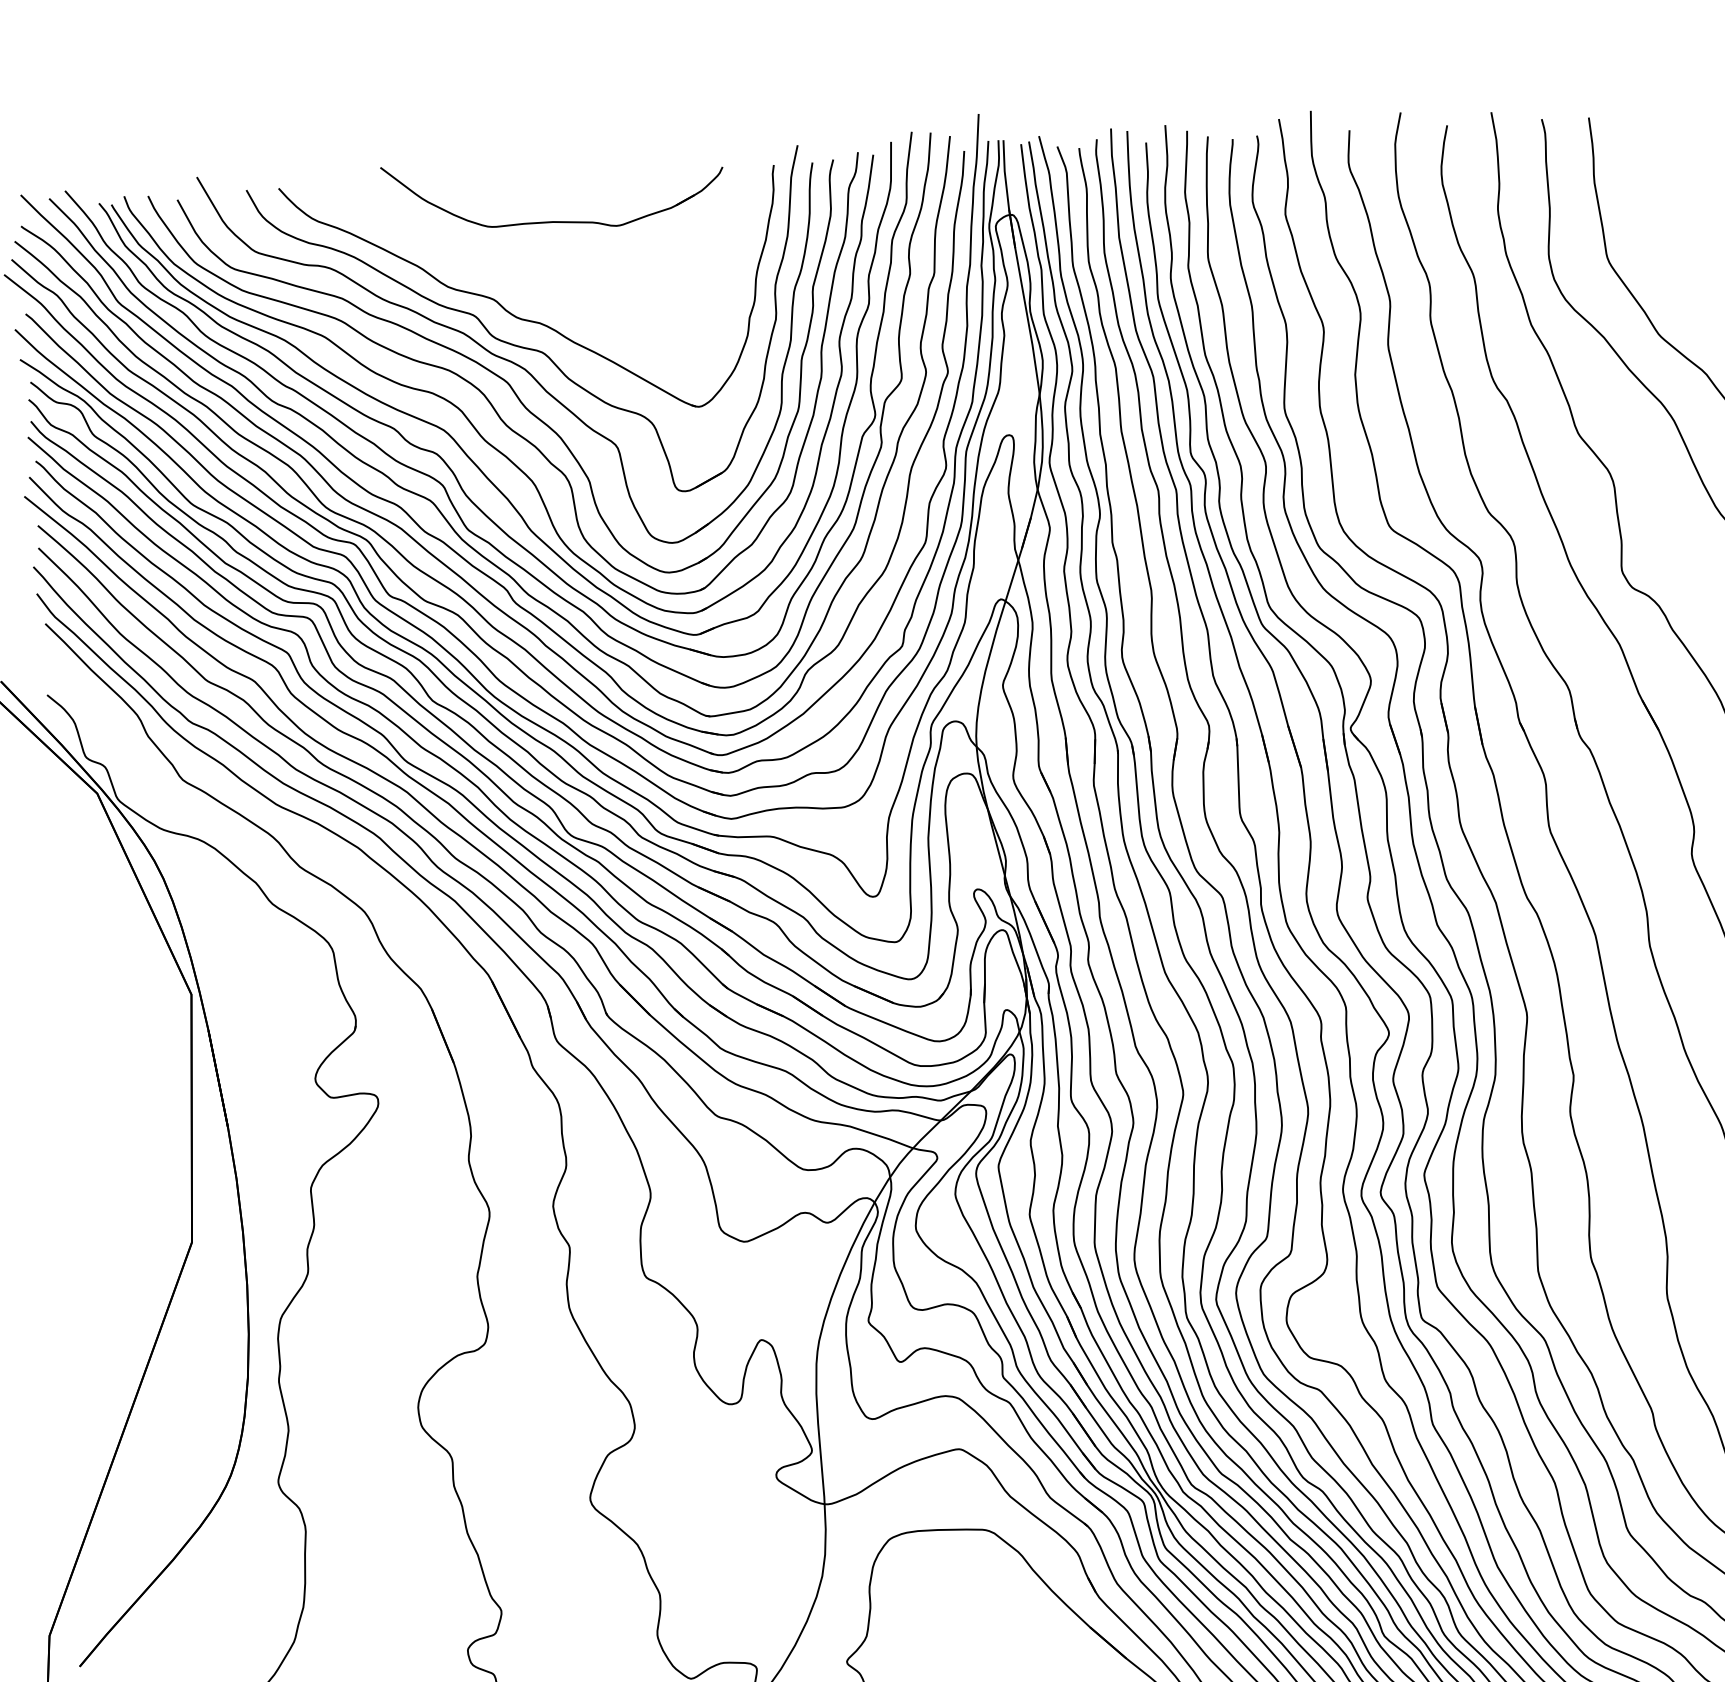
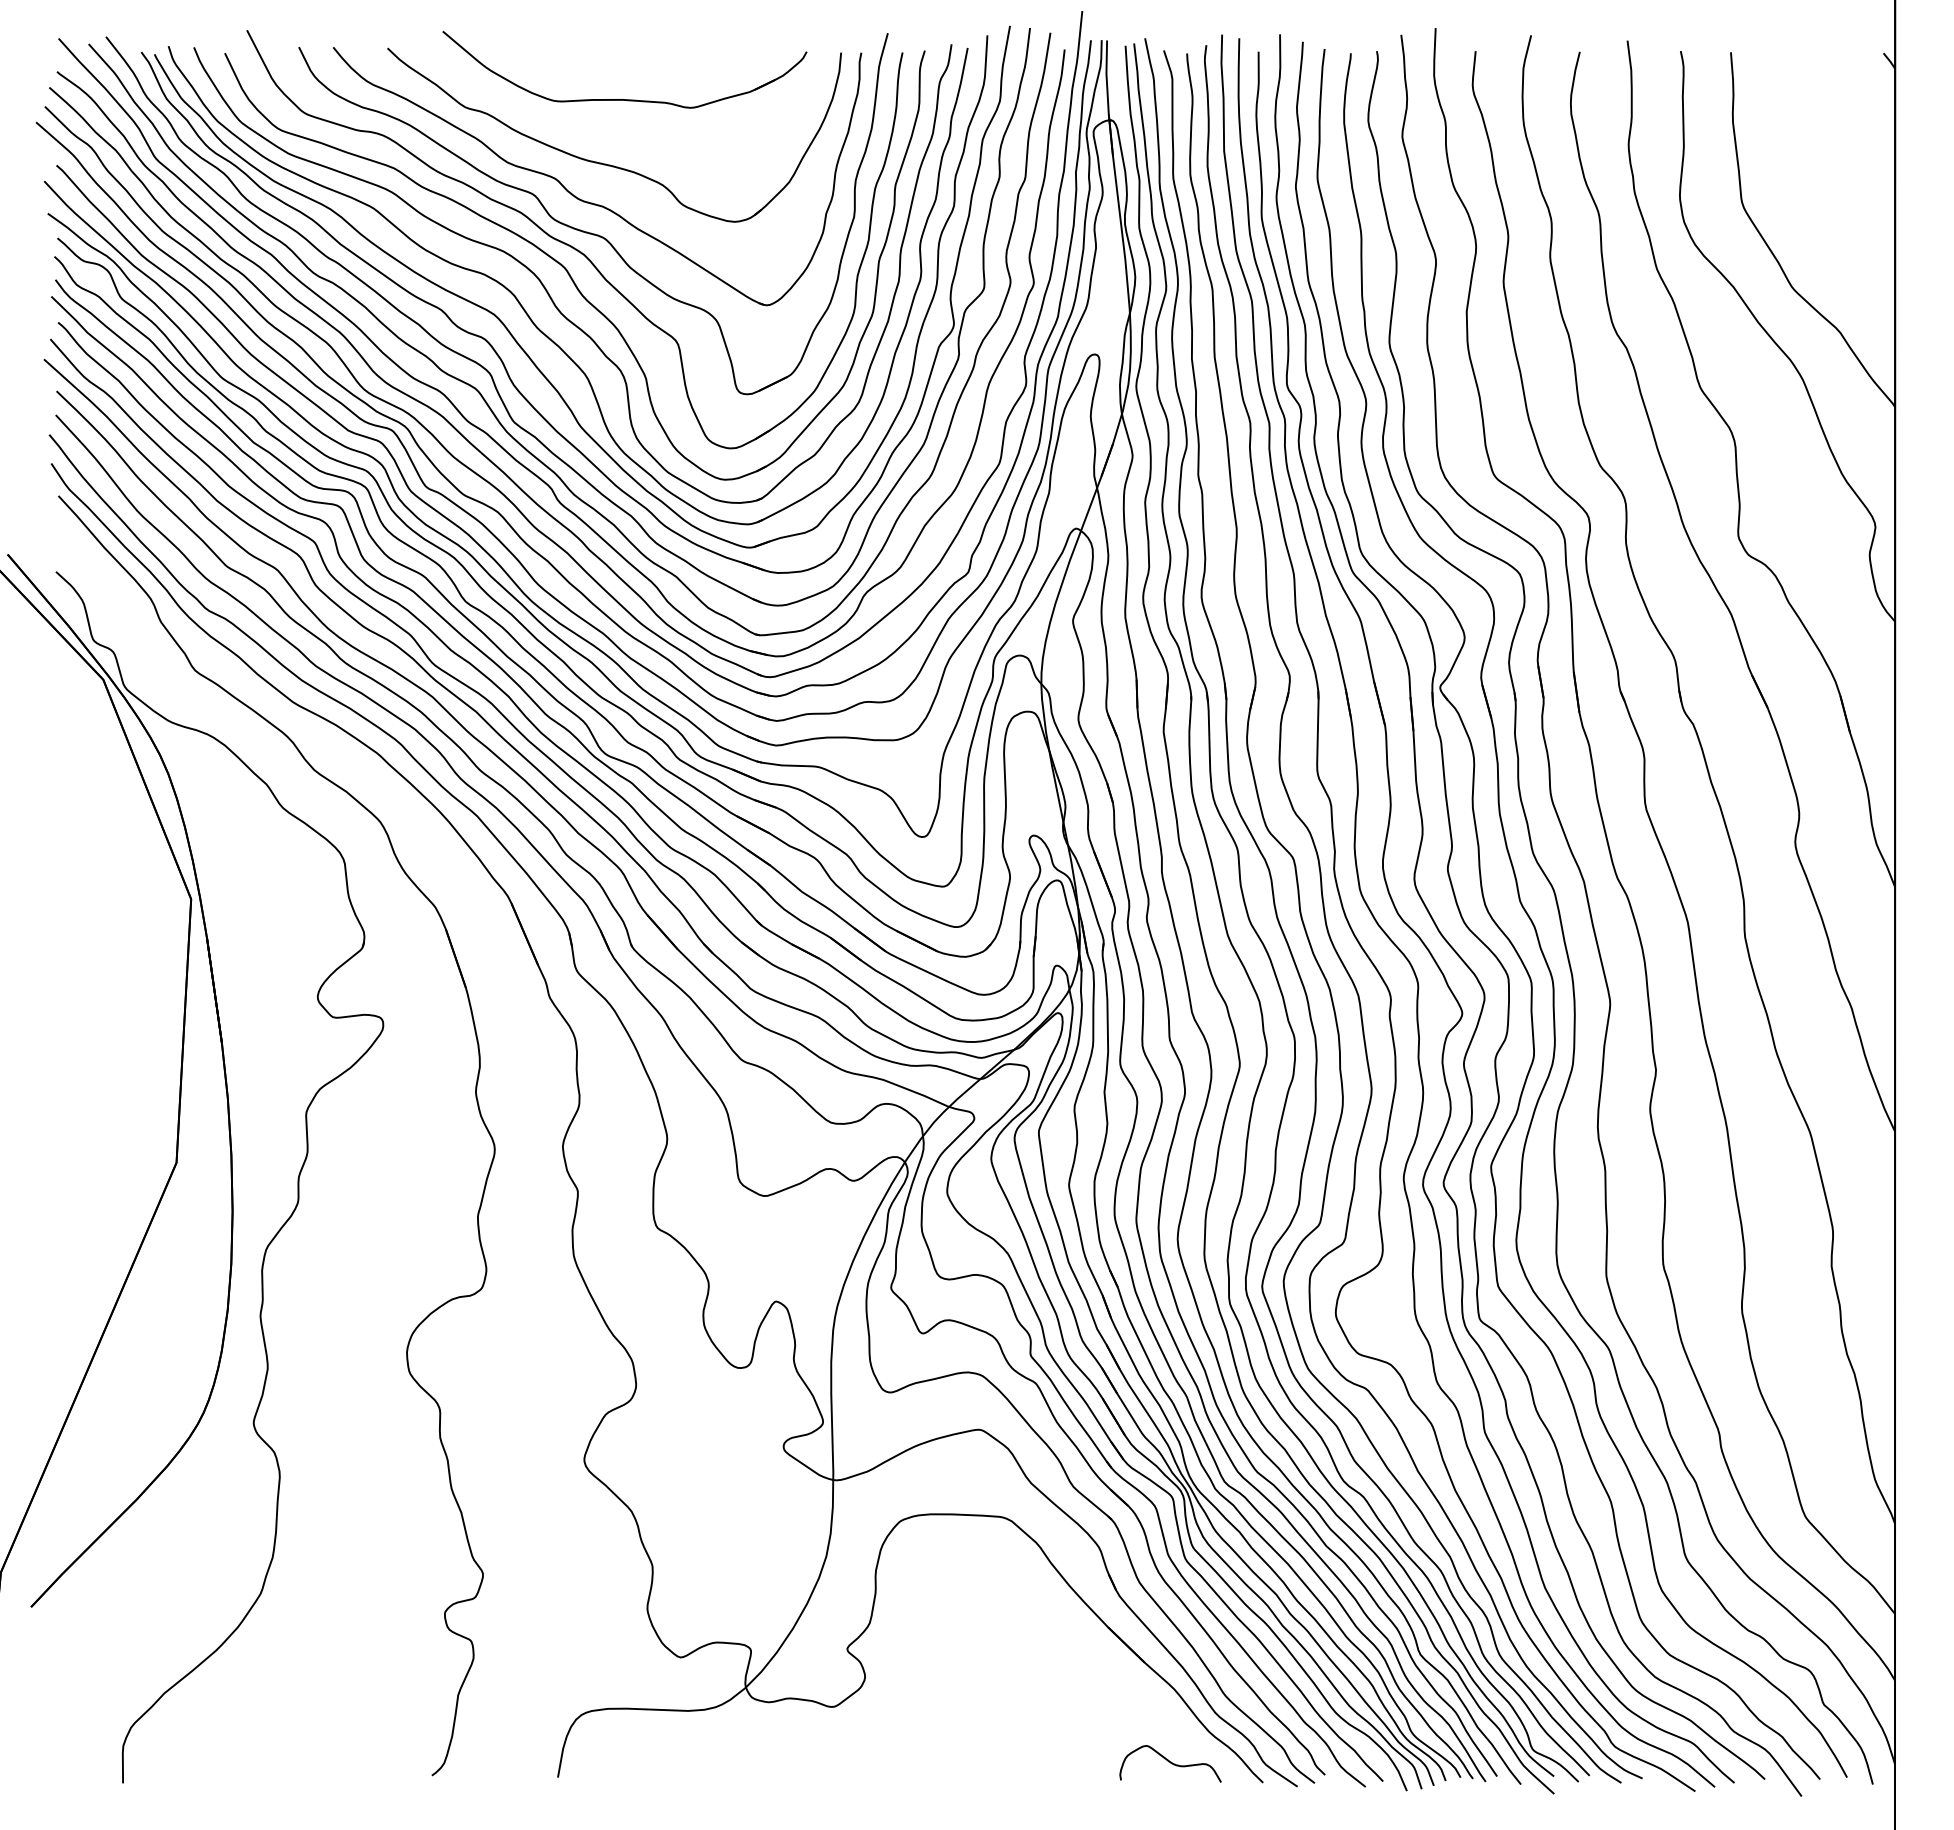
part: (540, 282) -> (606, 163), added

